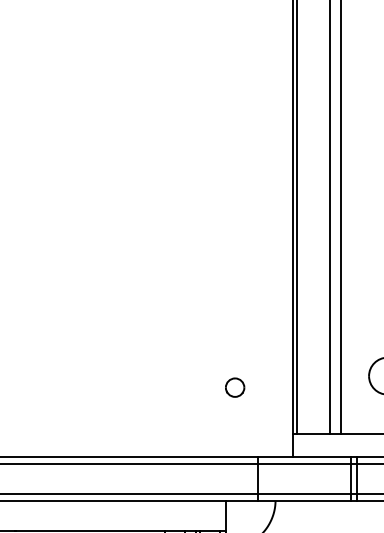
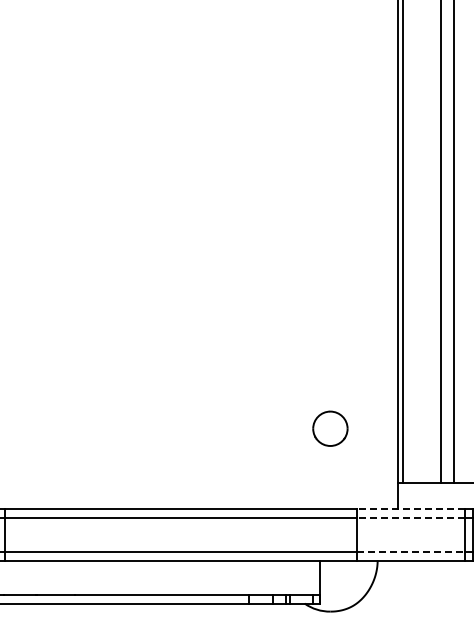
part: (235, 387) -> (330, 428), size x1.6
line: (303, 456) -> (410, 509), solid -> dashed
line: (303, 463) -> (410, 517), solid -> dashed
line: (304, 493) -> (411, 552), solid -> dashed

